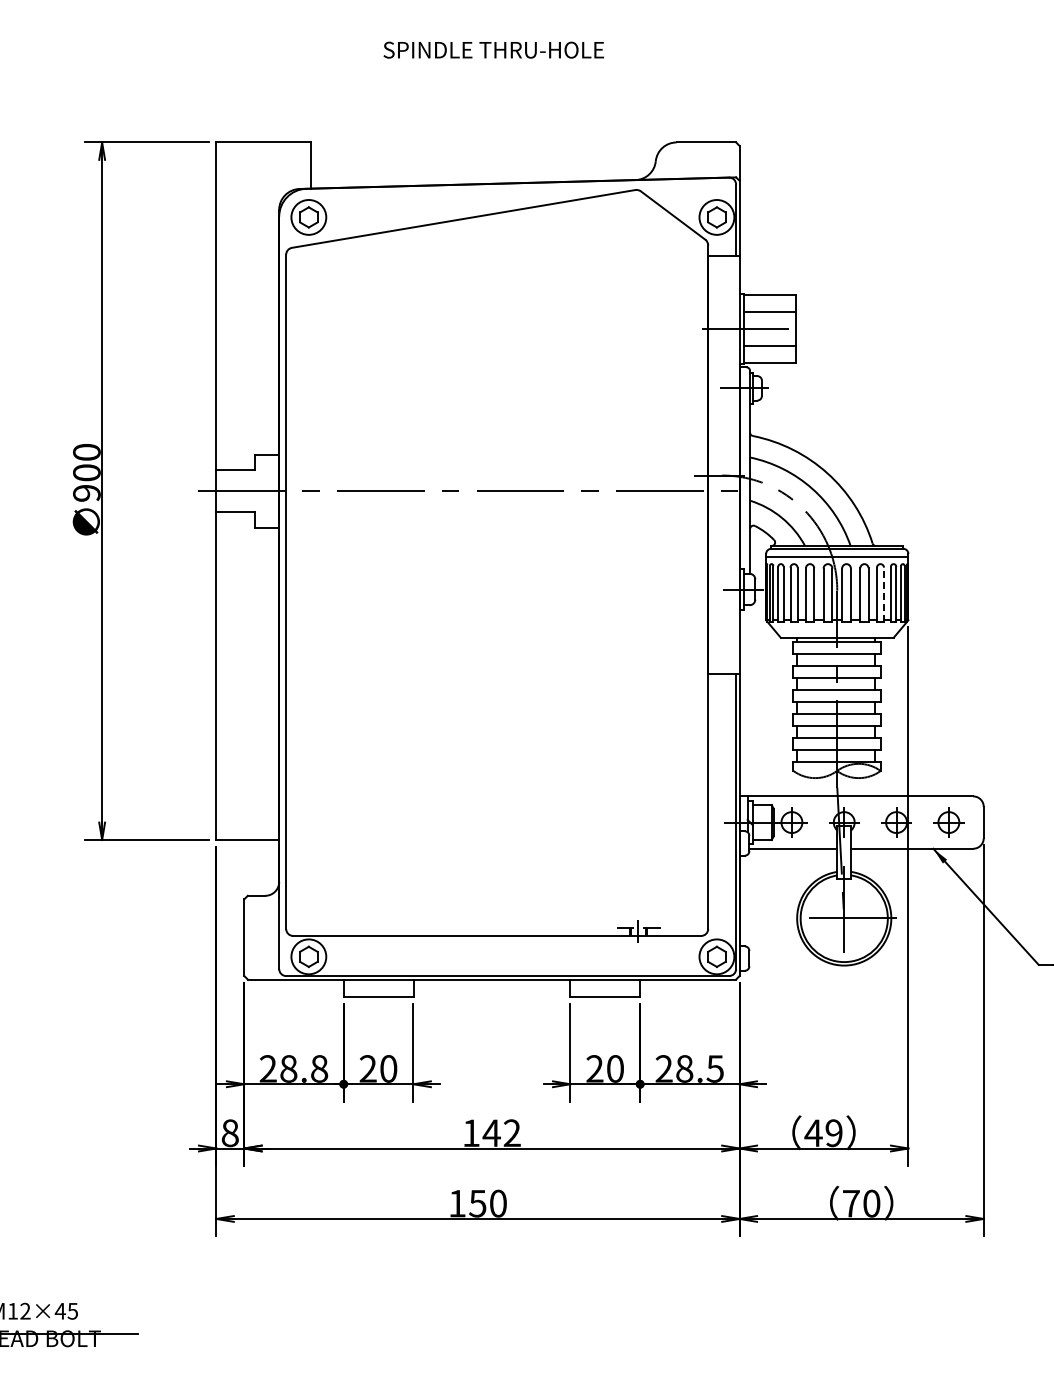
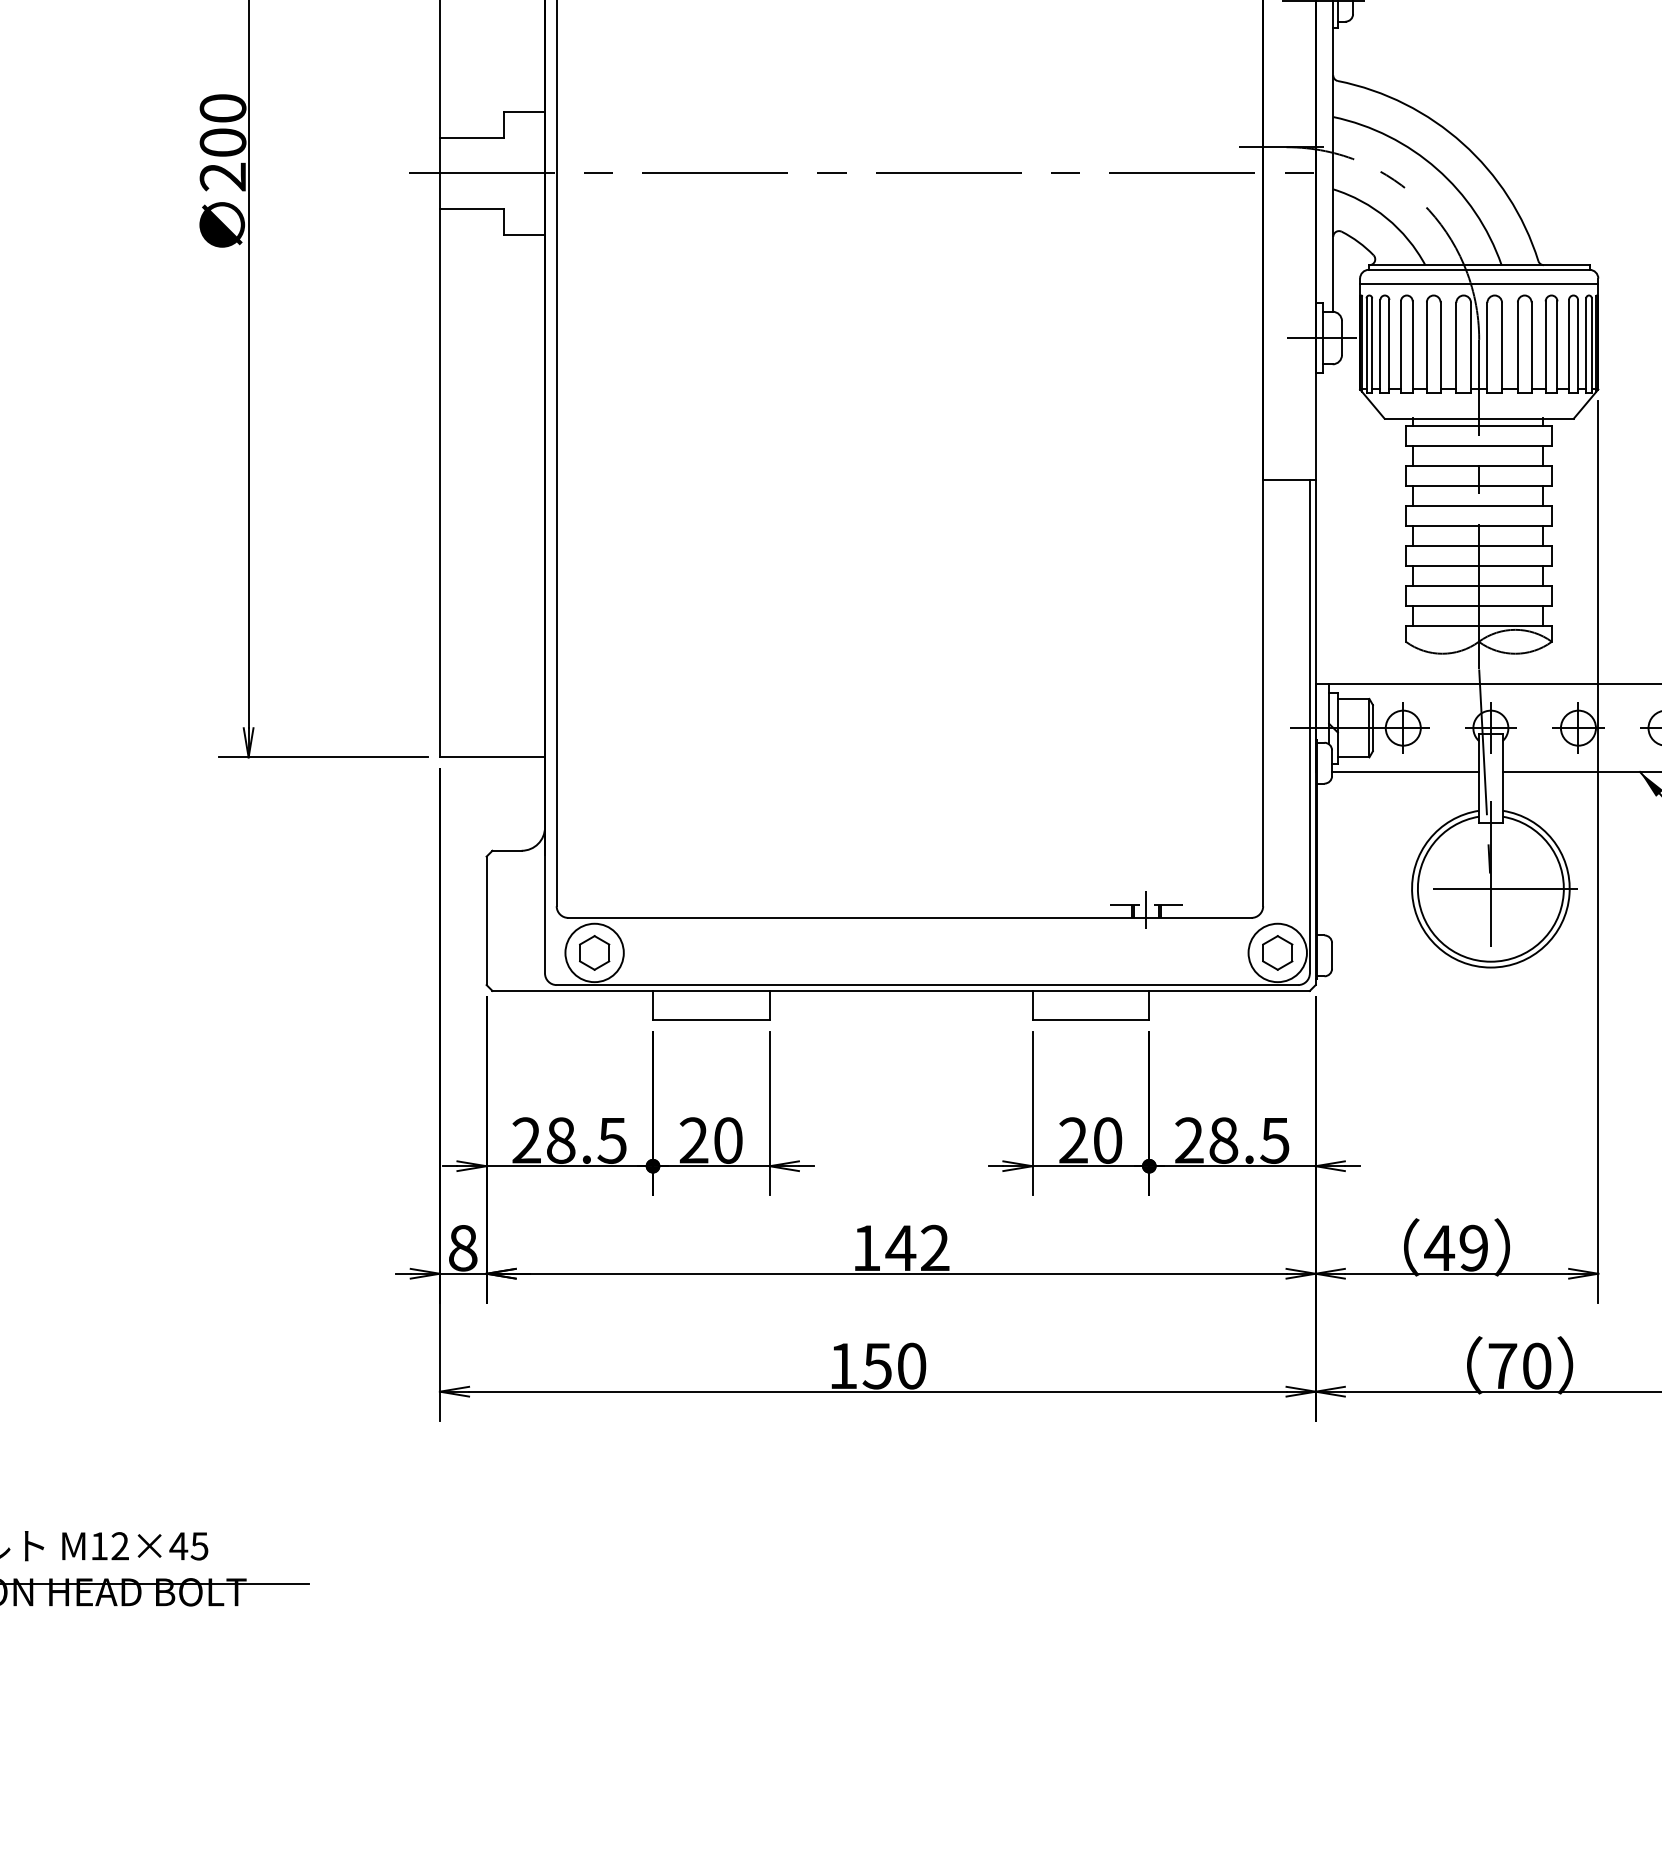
text: (86, 492) -> (222, 175), 900 -> 200
line: (884, 594) -> (1558, 346), dashed -> solid
text: (319, 1068) -> (612, 1139), 28.8 -> 28.5

